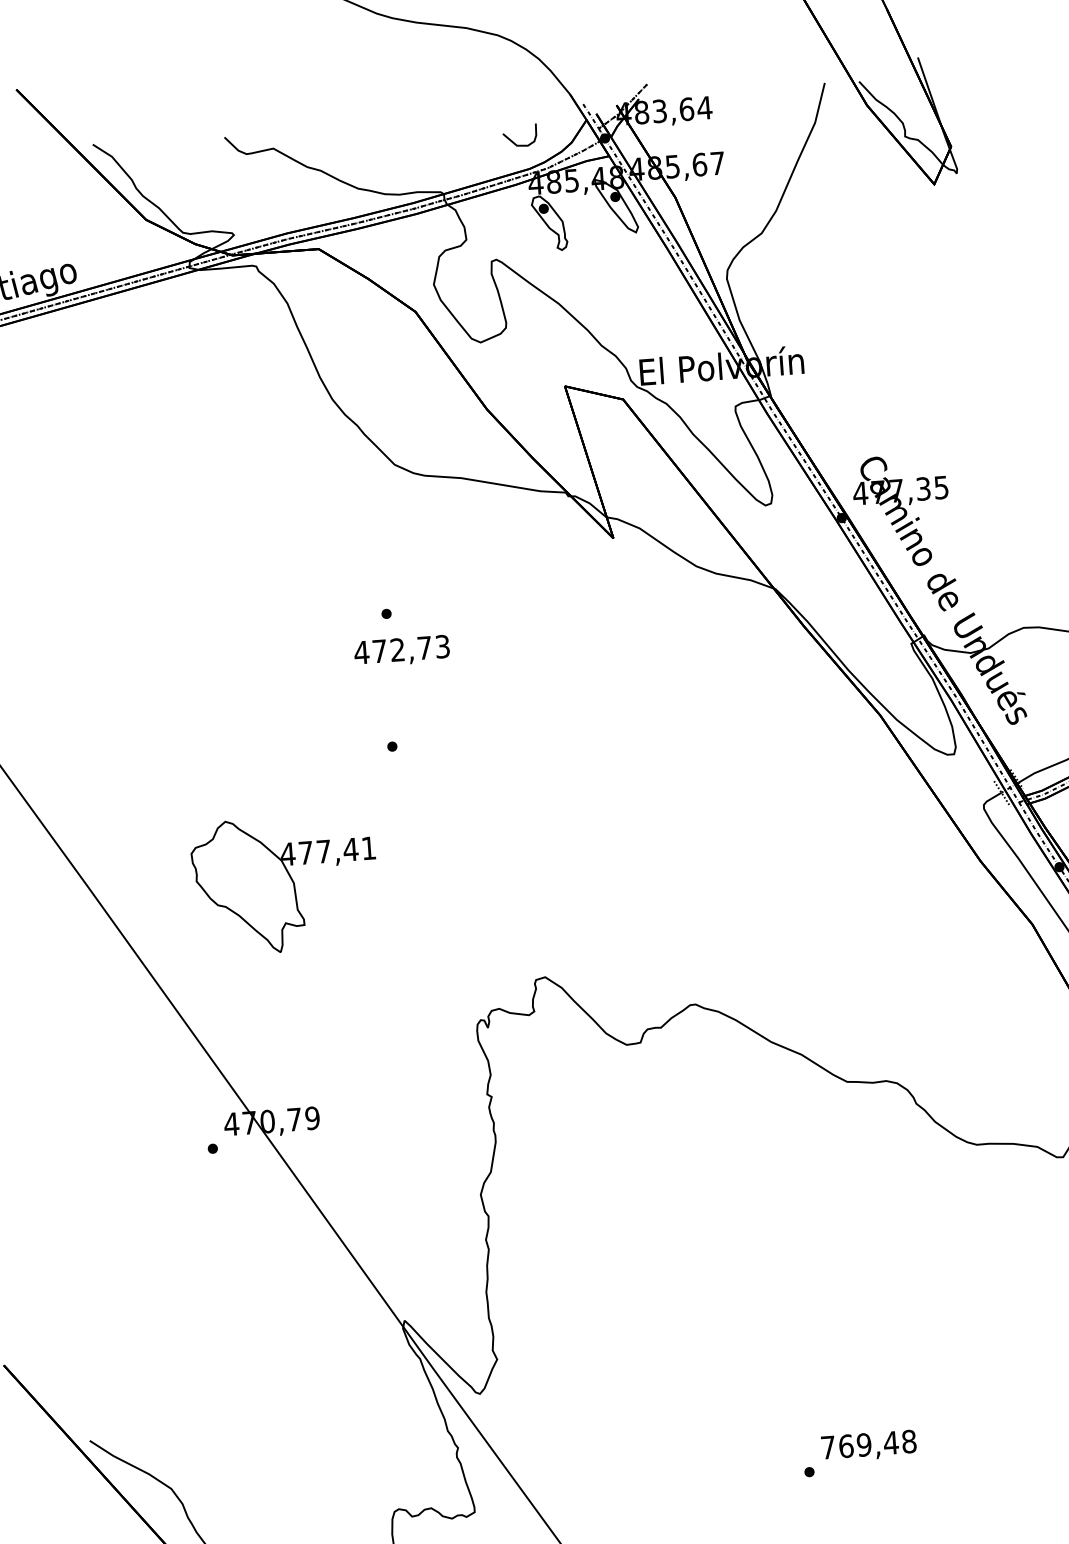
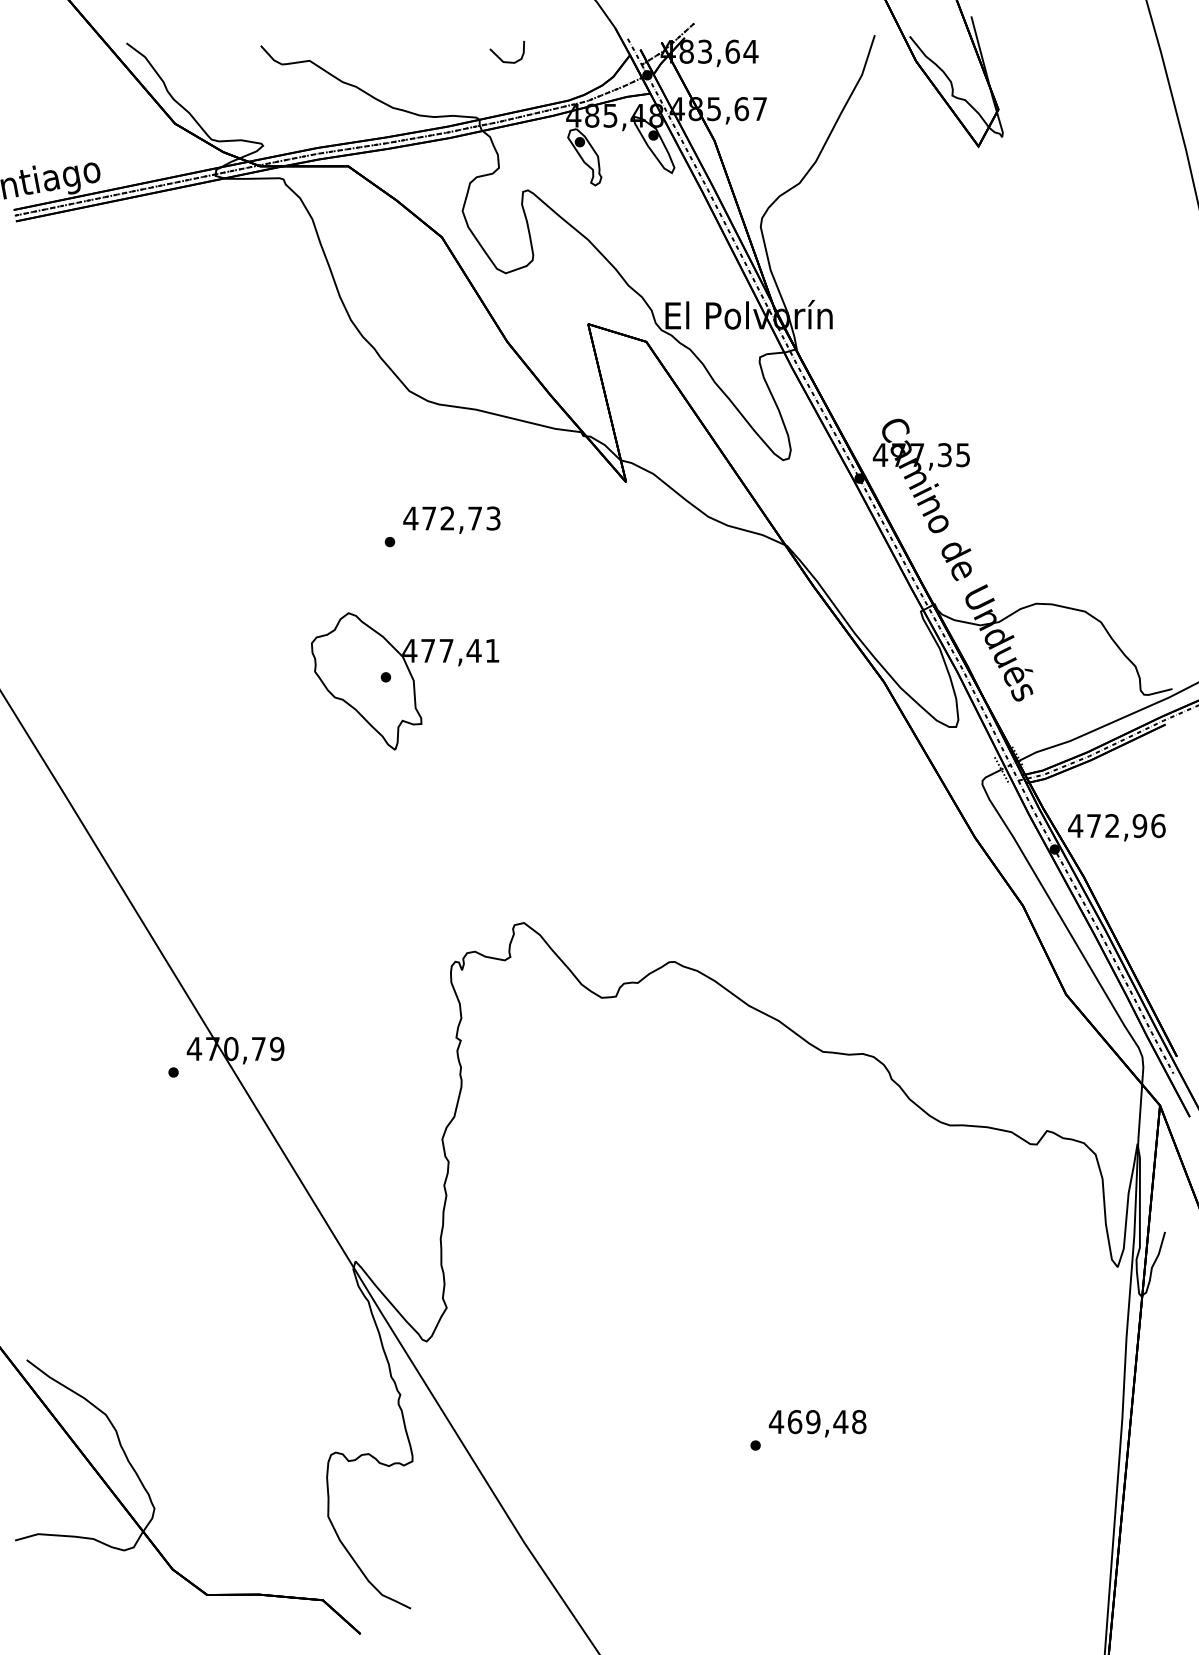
curve: (514, 142) -> (501, 58), moved
text: (401, 650) -> (451, 519), moved
part: (285, 884) -> (405, 681), moved
text: (828, 1447) -> (776, 1421), 769,48 -> 469,48

